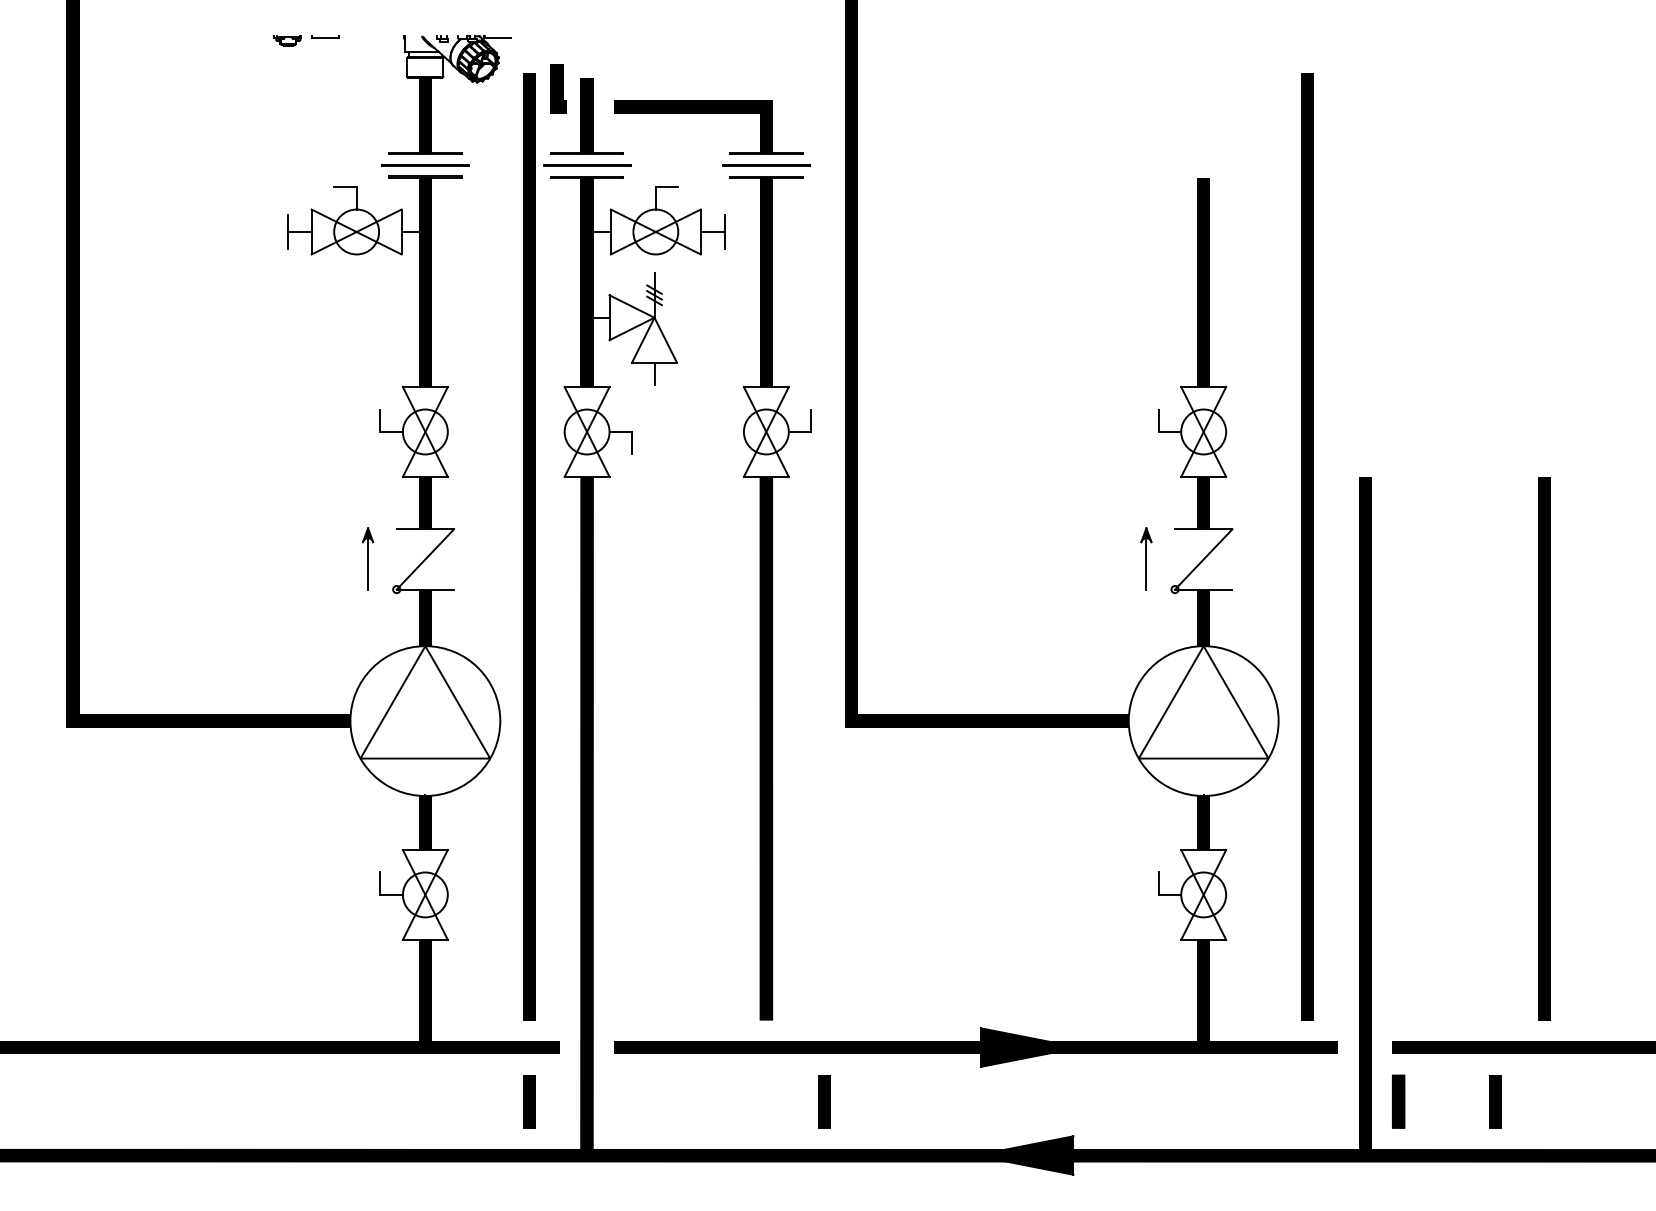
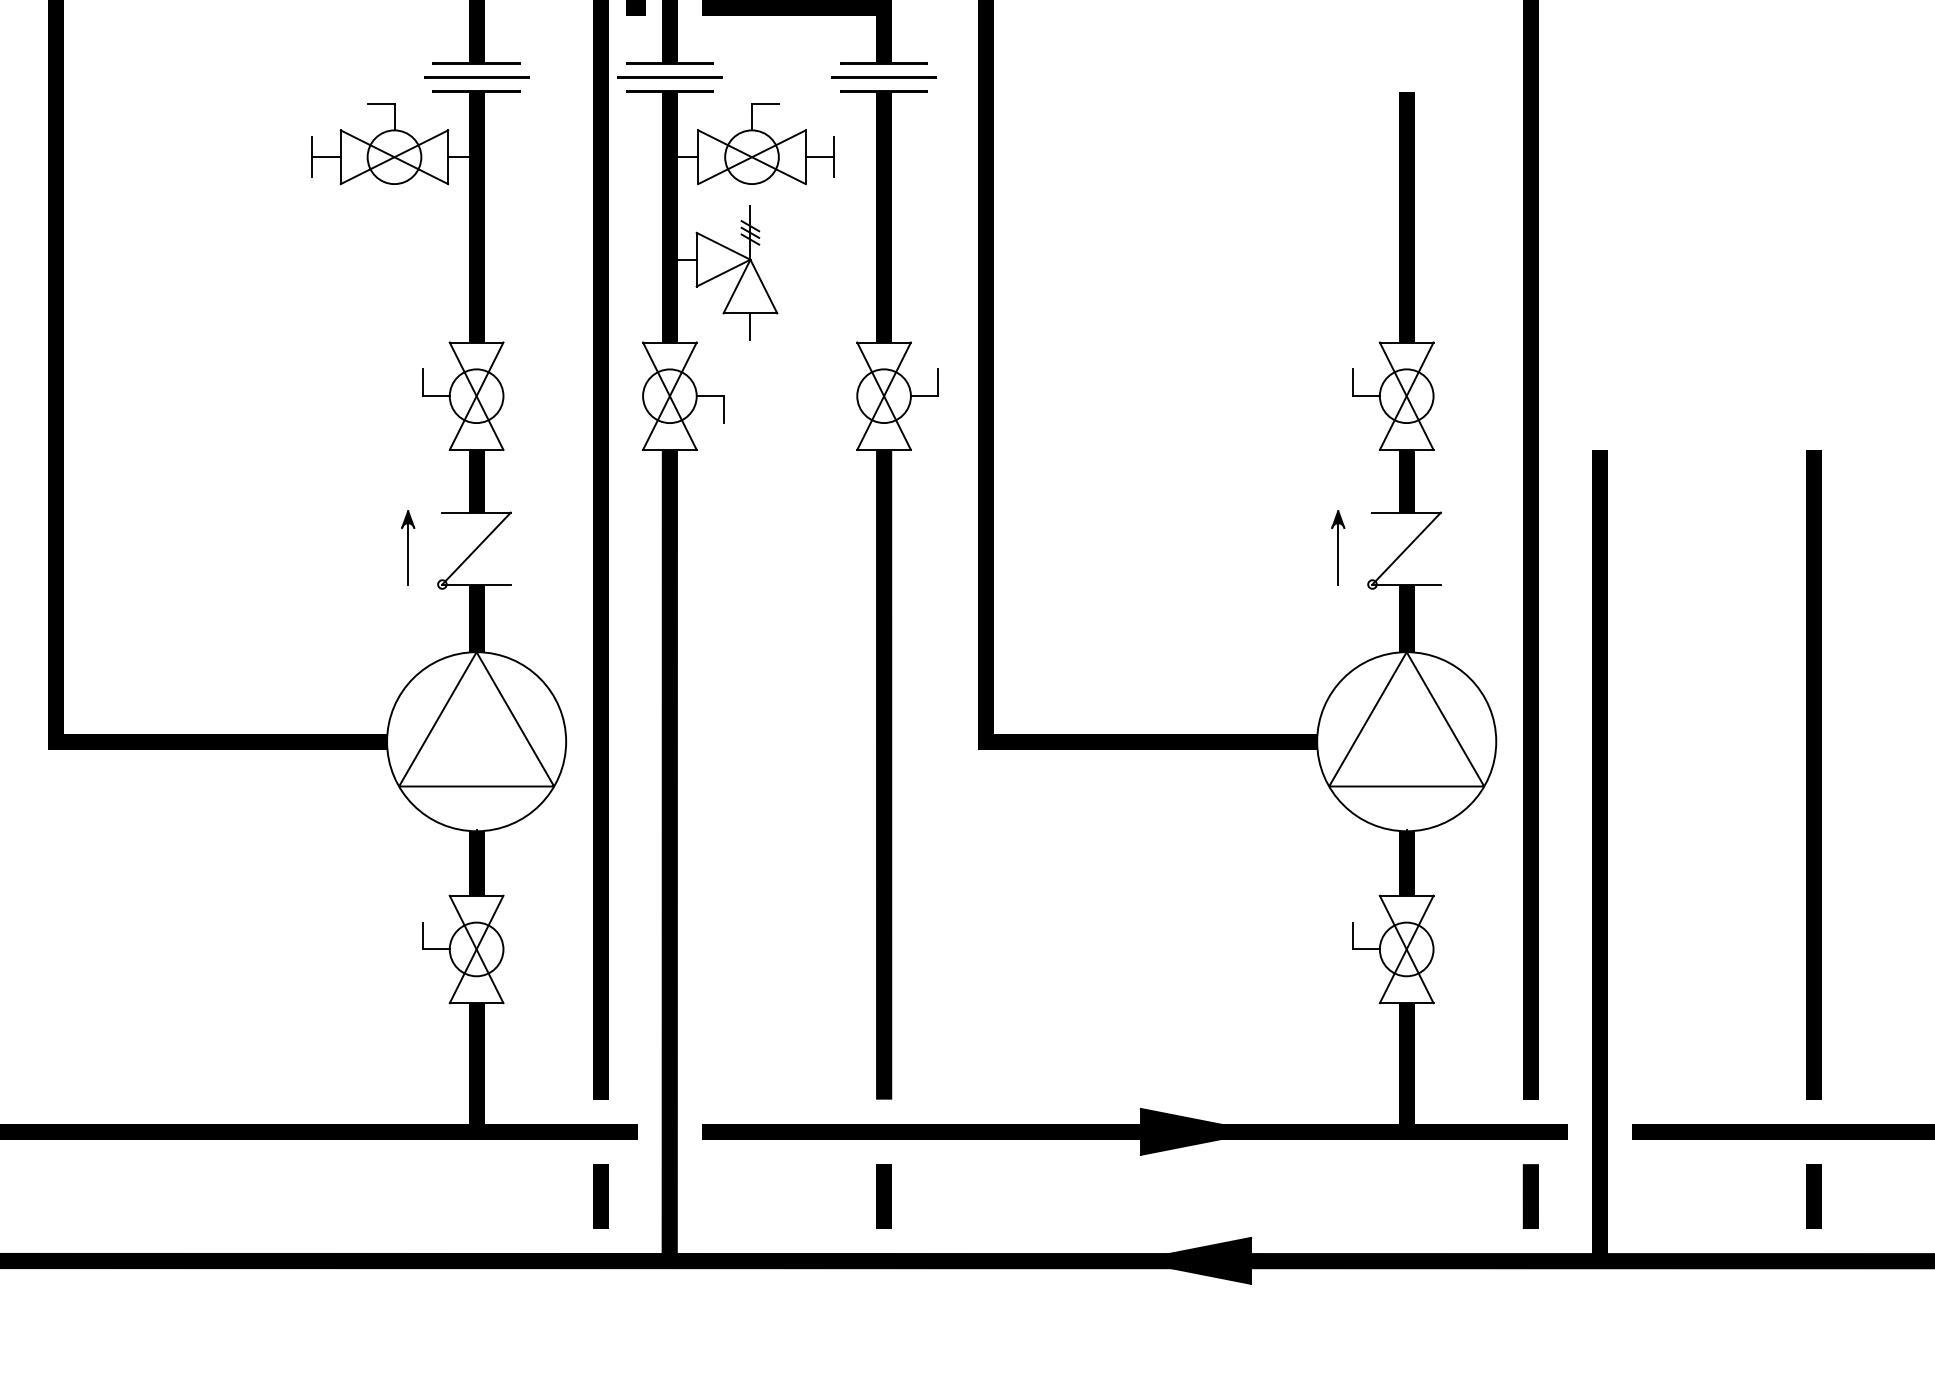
line: (824, 1101) -> (884, 1196), moved
line: (1398, 1101) -> (1530, 1196), moved
line: (1495, 1101) -> (1813, 1196), moved

